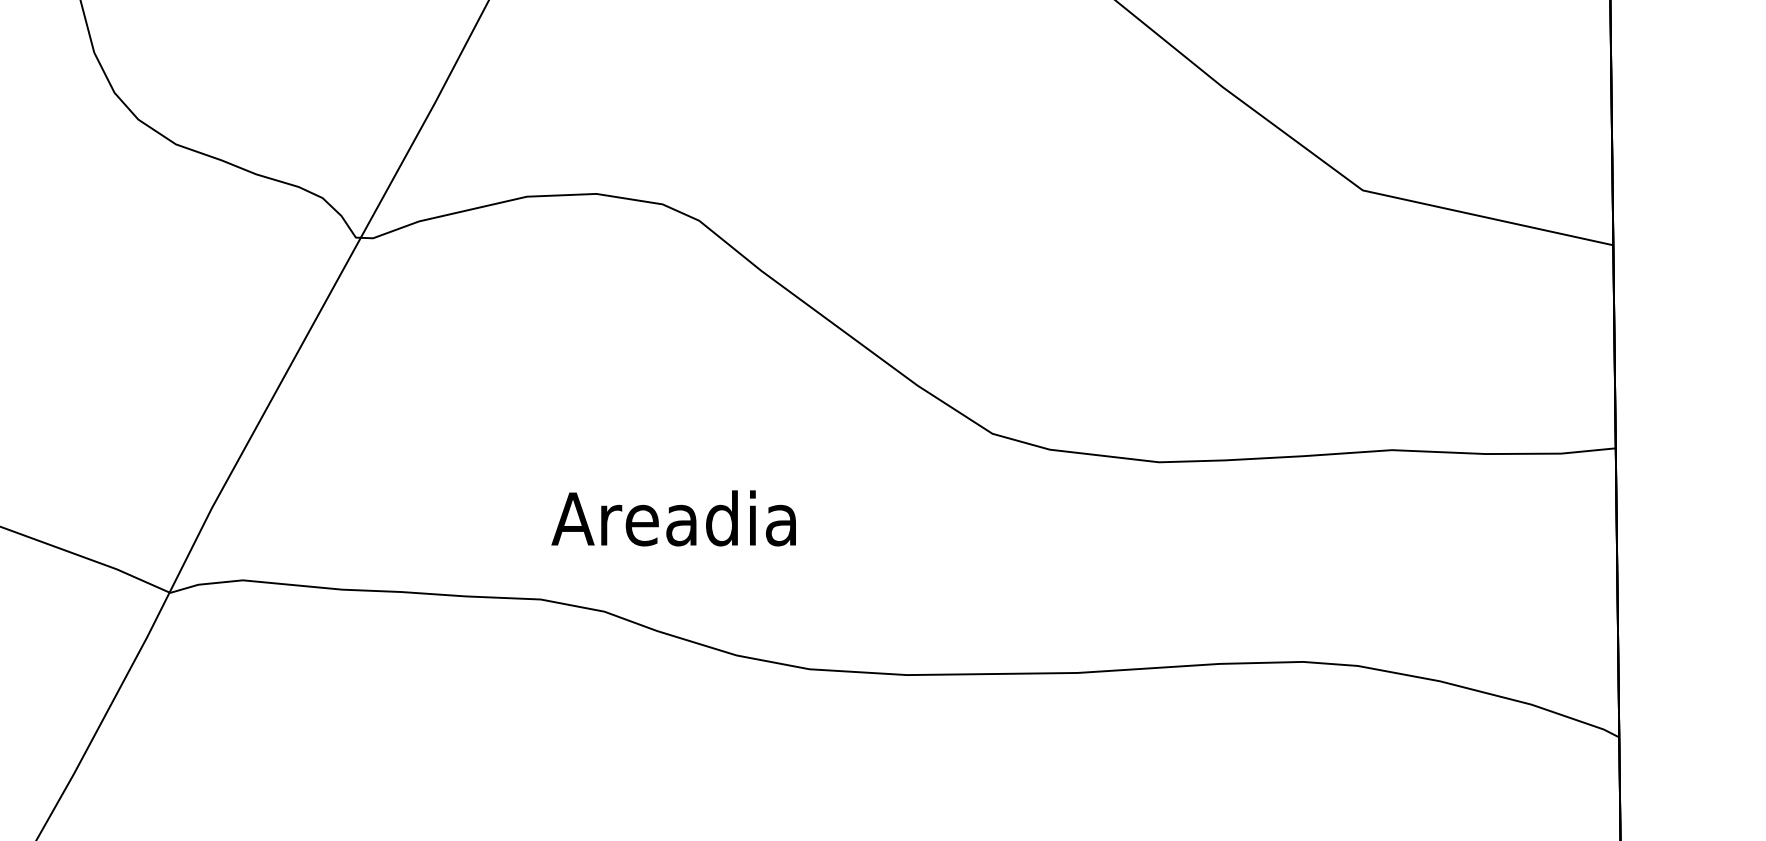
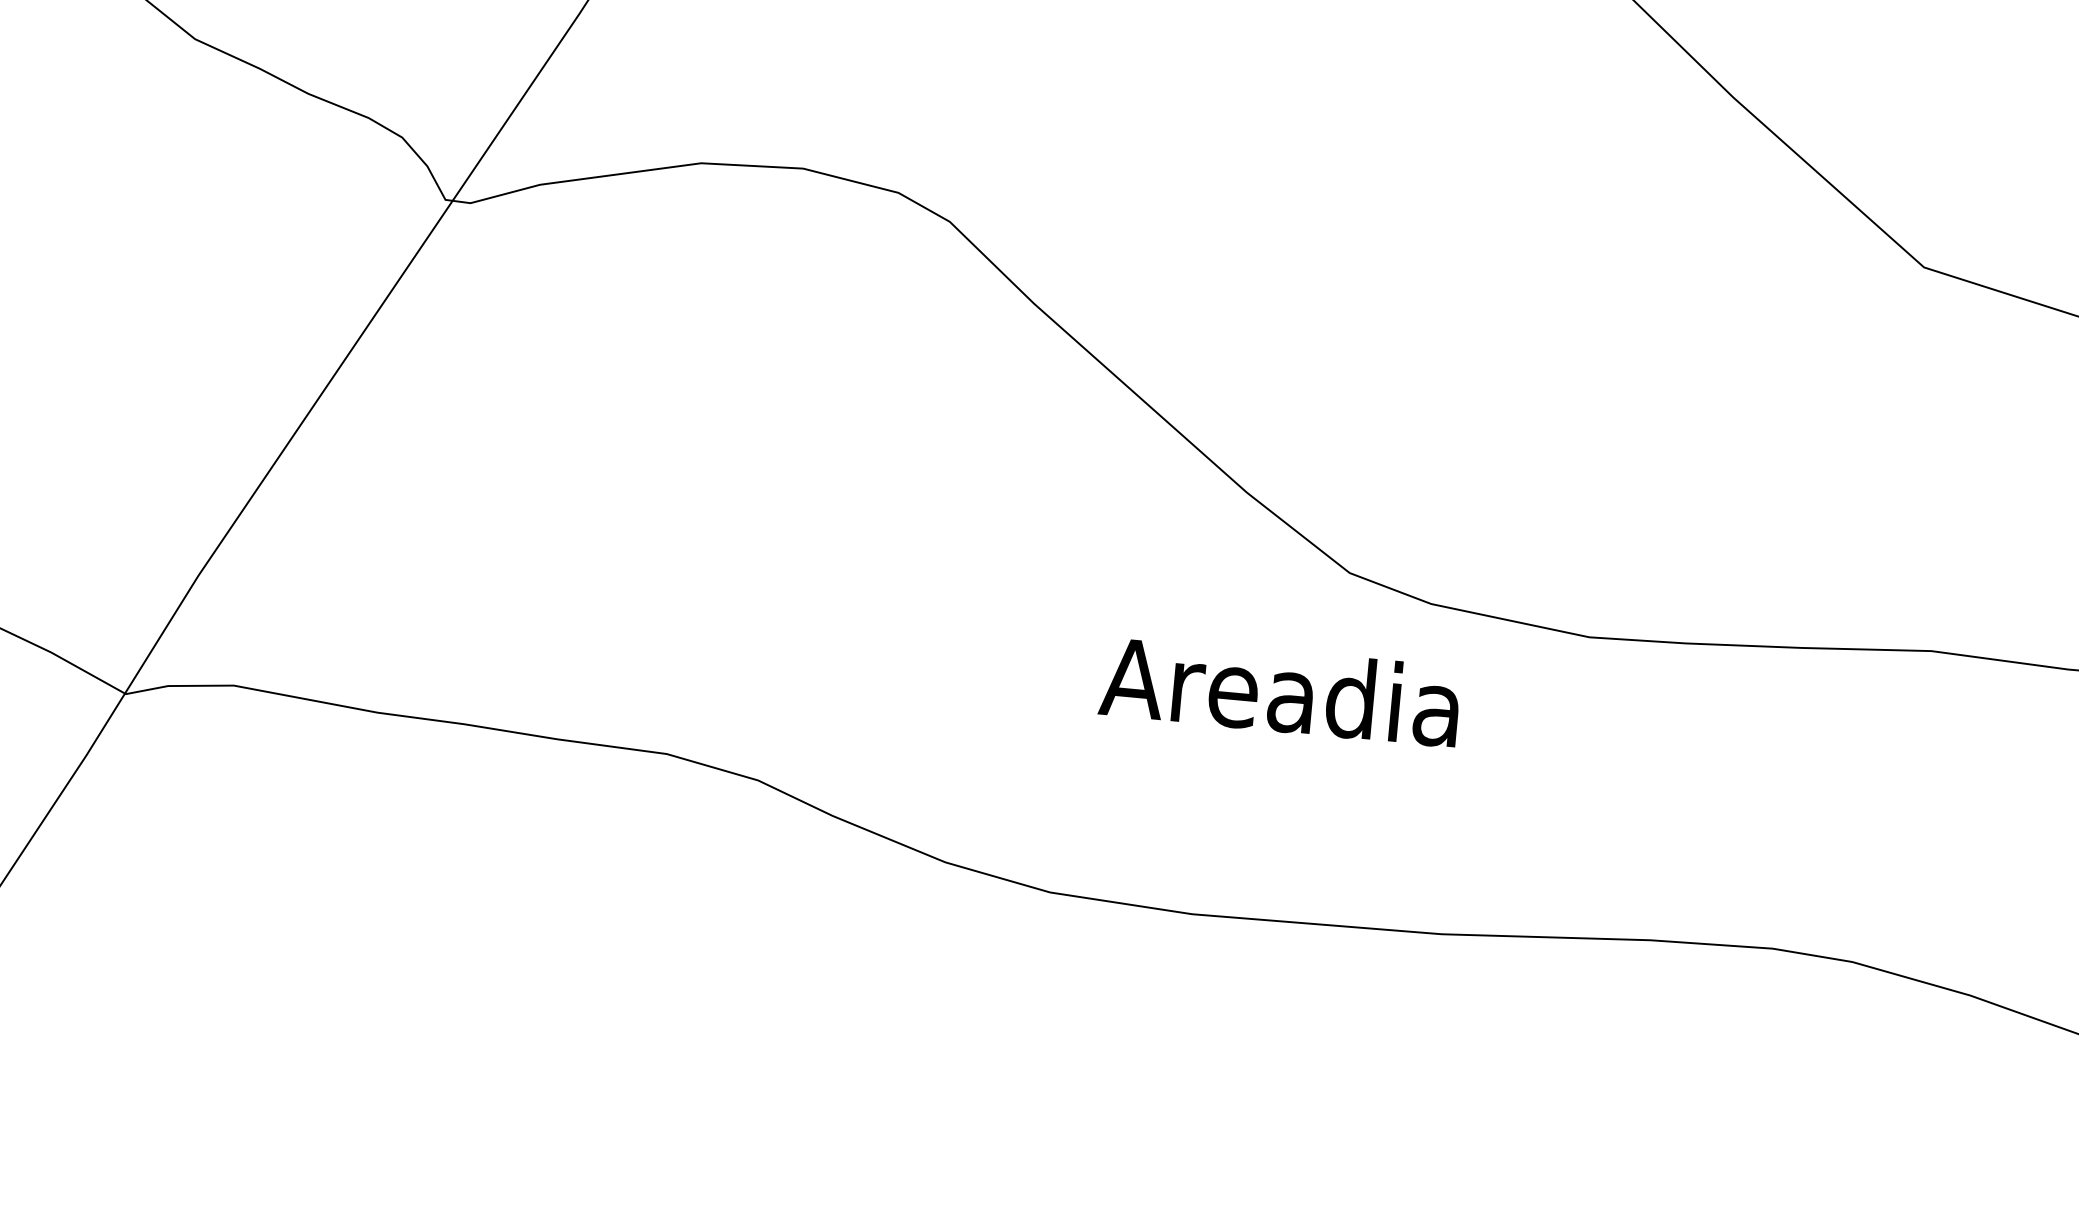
text: (673, 518) -> (1279, 691), moved

